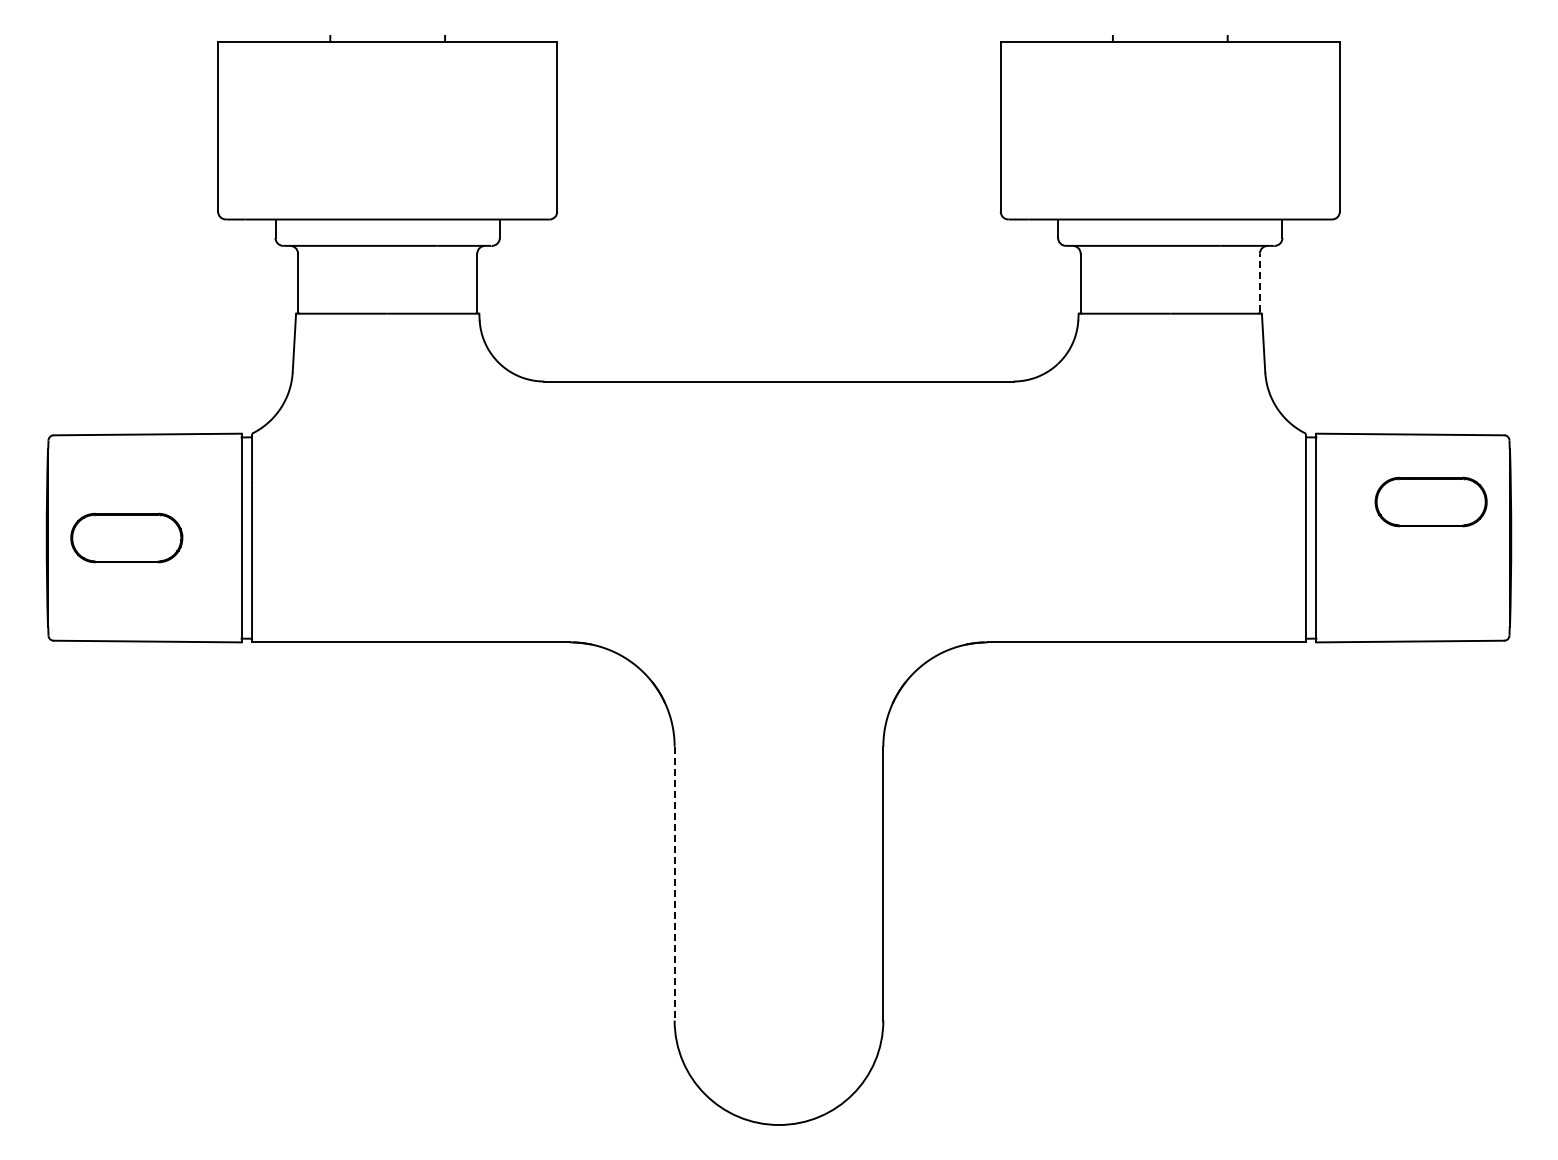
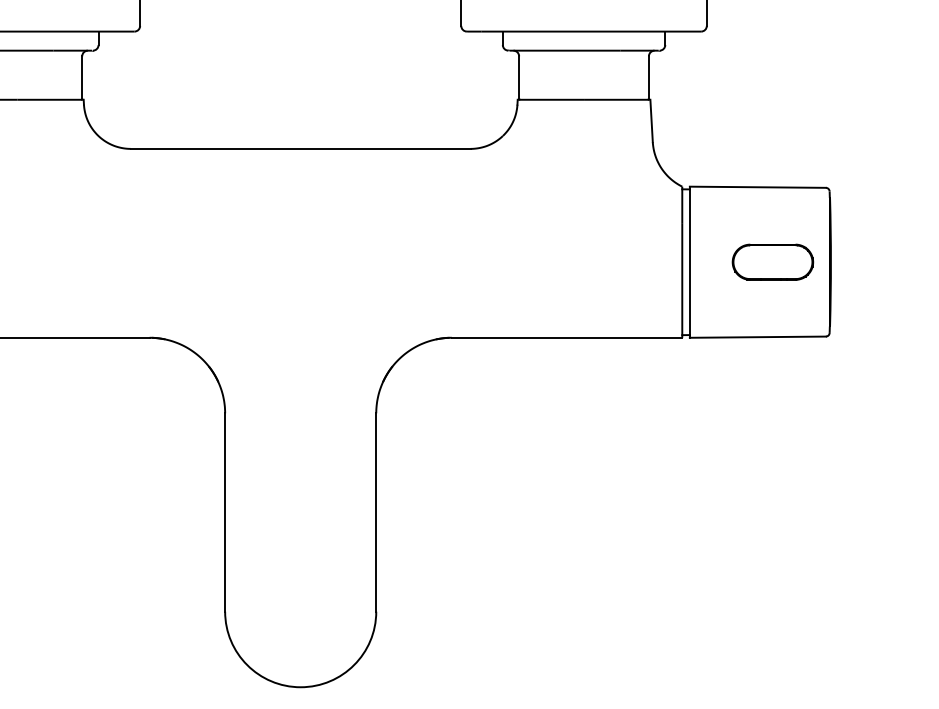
line: (1259, 282) -> (648, 77), dashed -> solid
part: (1430, 501) -> (772, 261), moved
line: (674, 883) -> (225, 512), dashed -> solid

